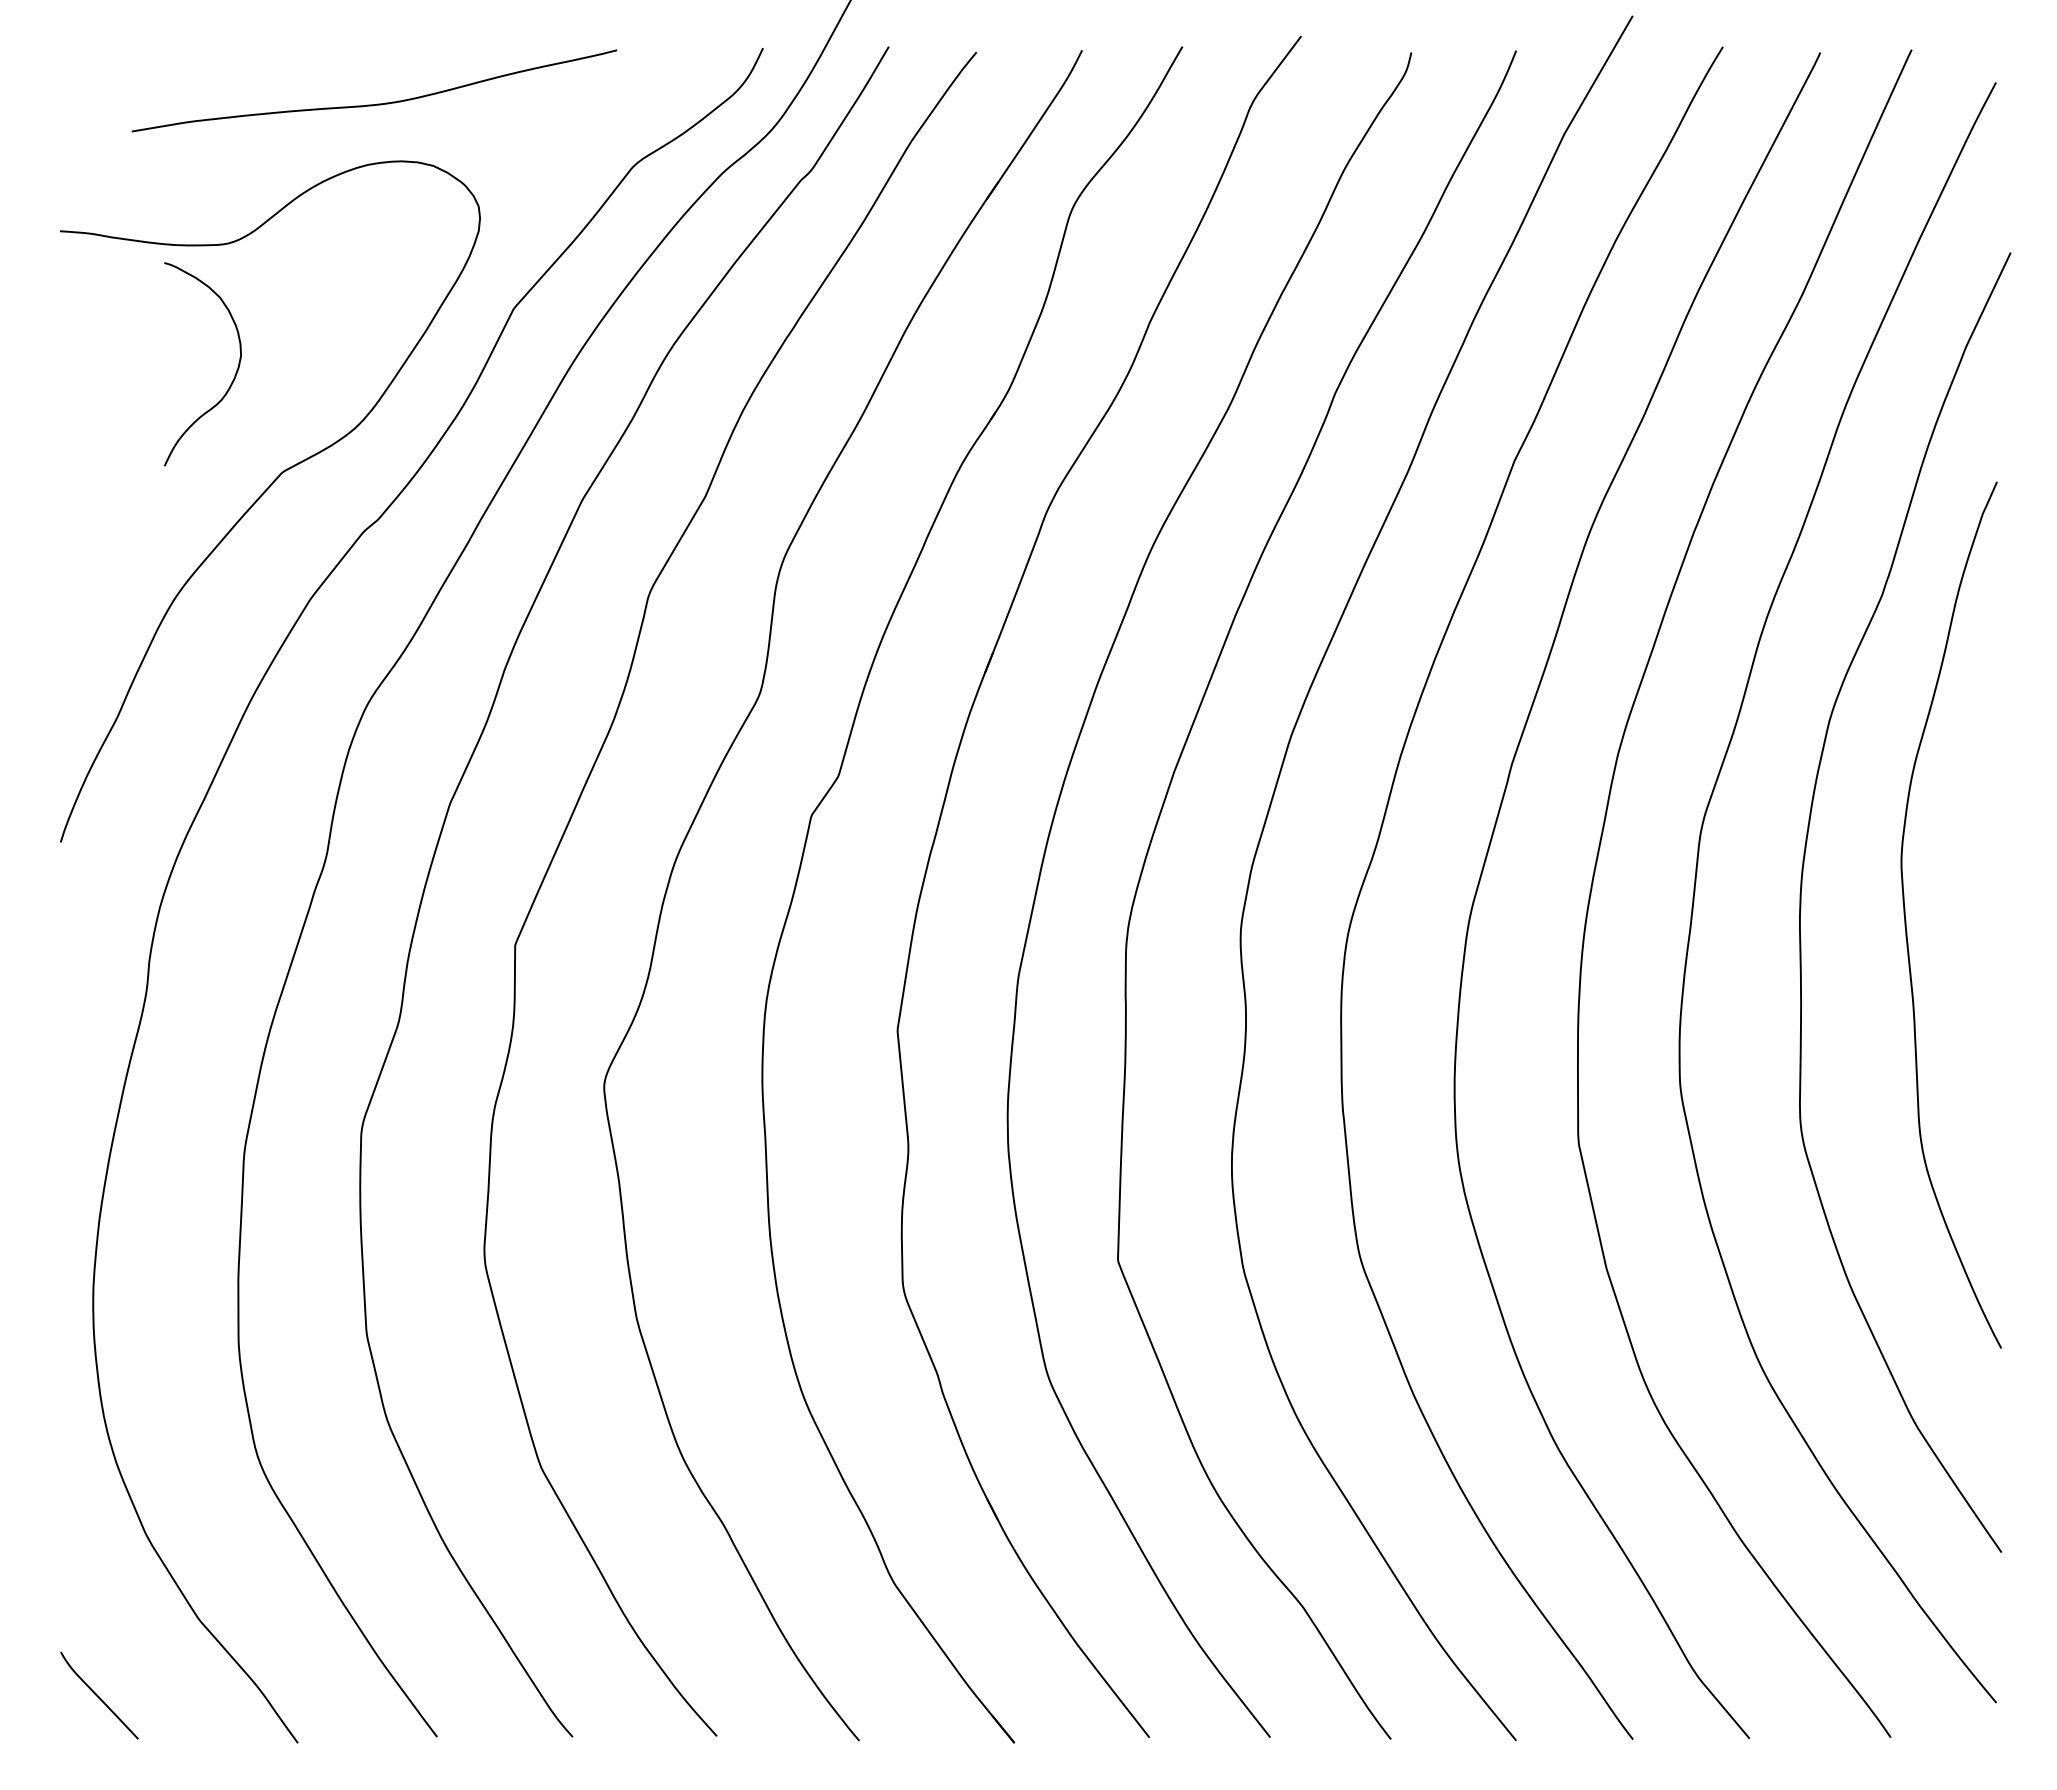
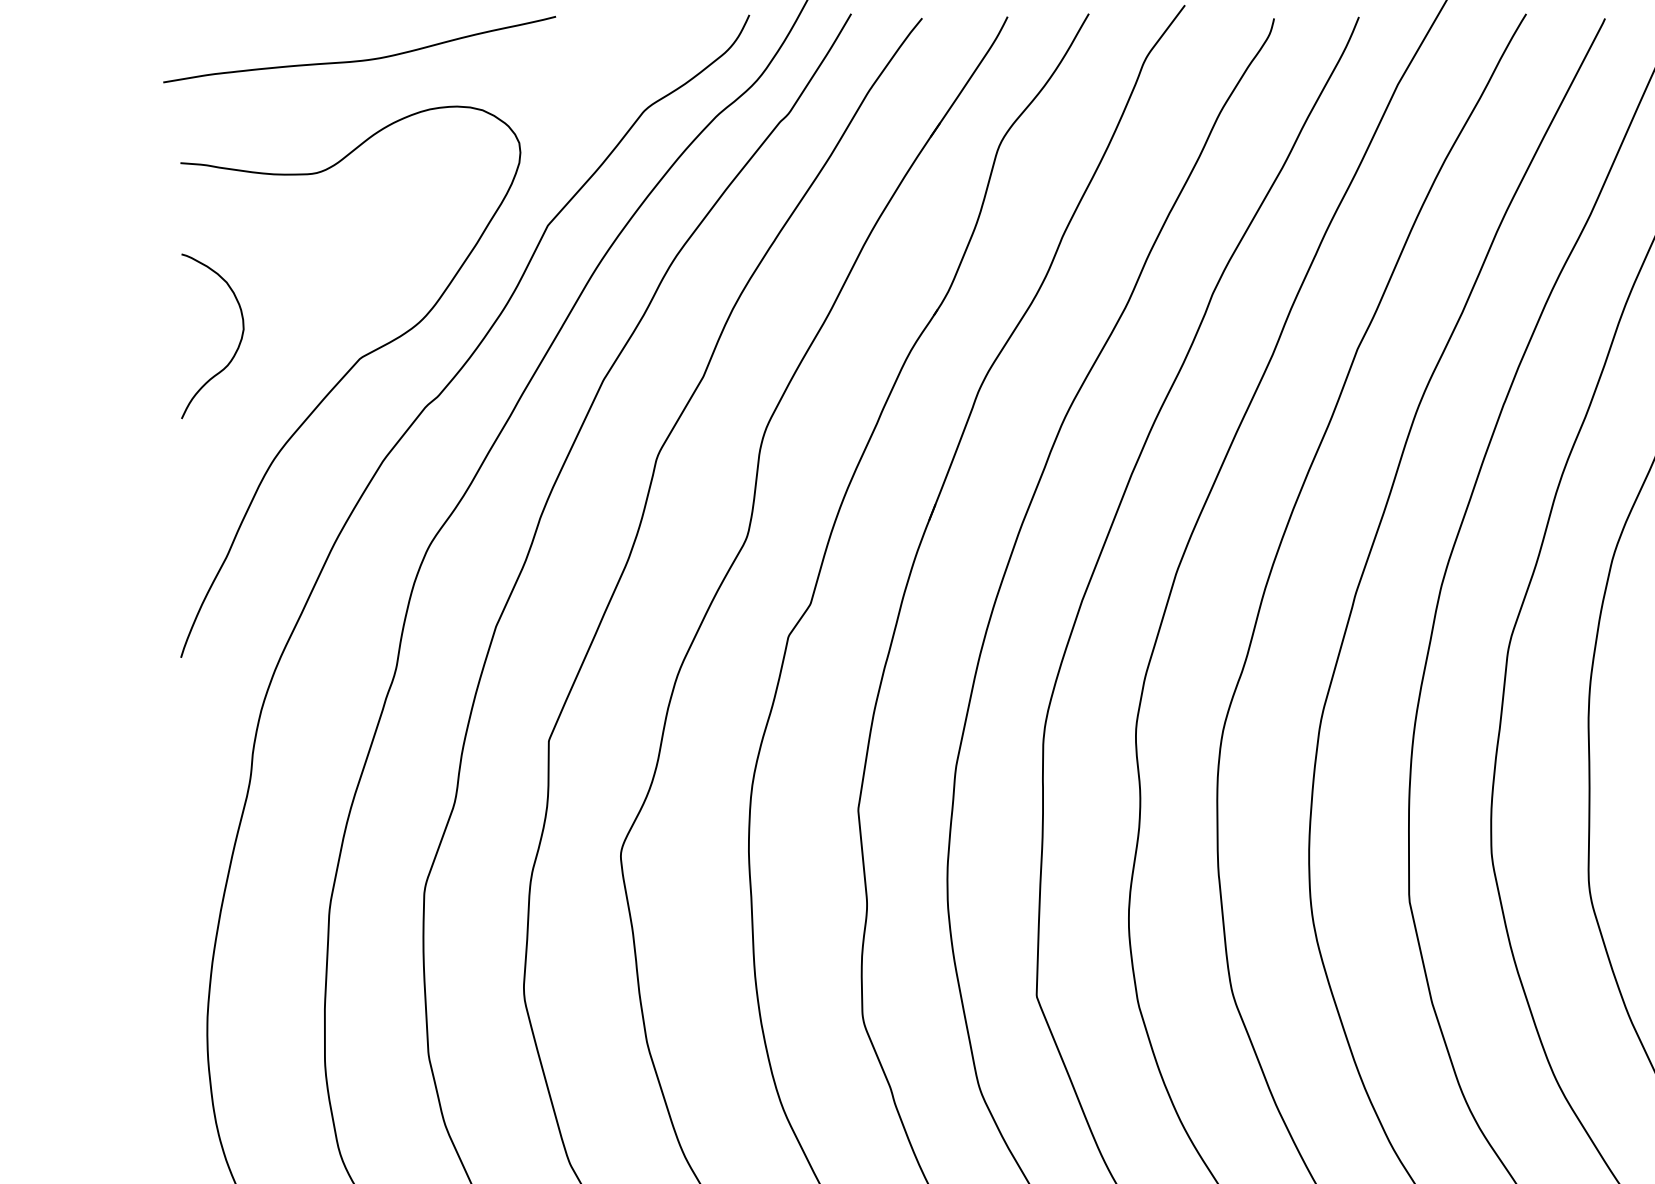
curve: (377, 103) -> (362, 59), moved
curve: (234, 375) -> (238, 345), moved

